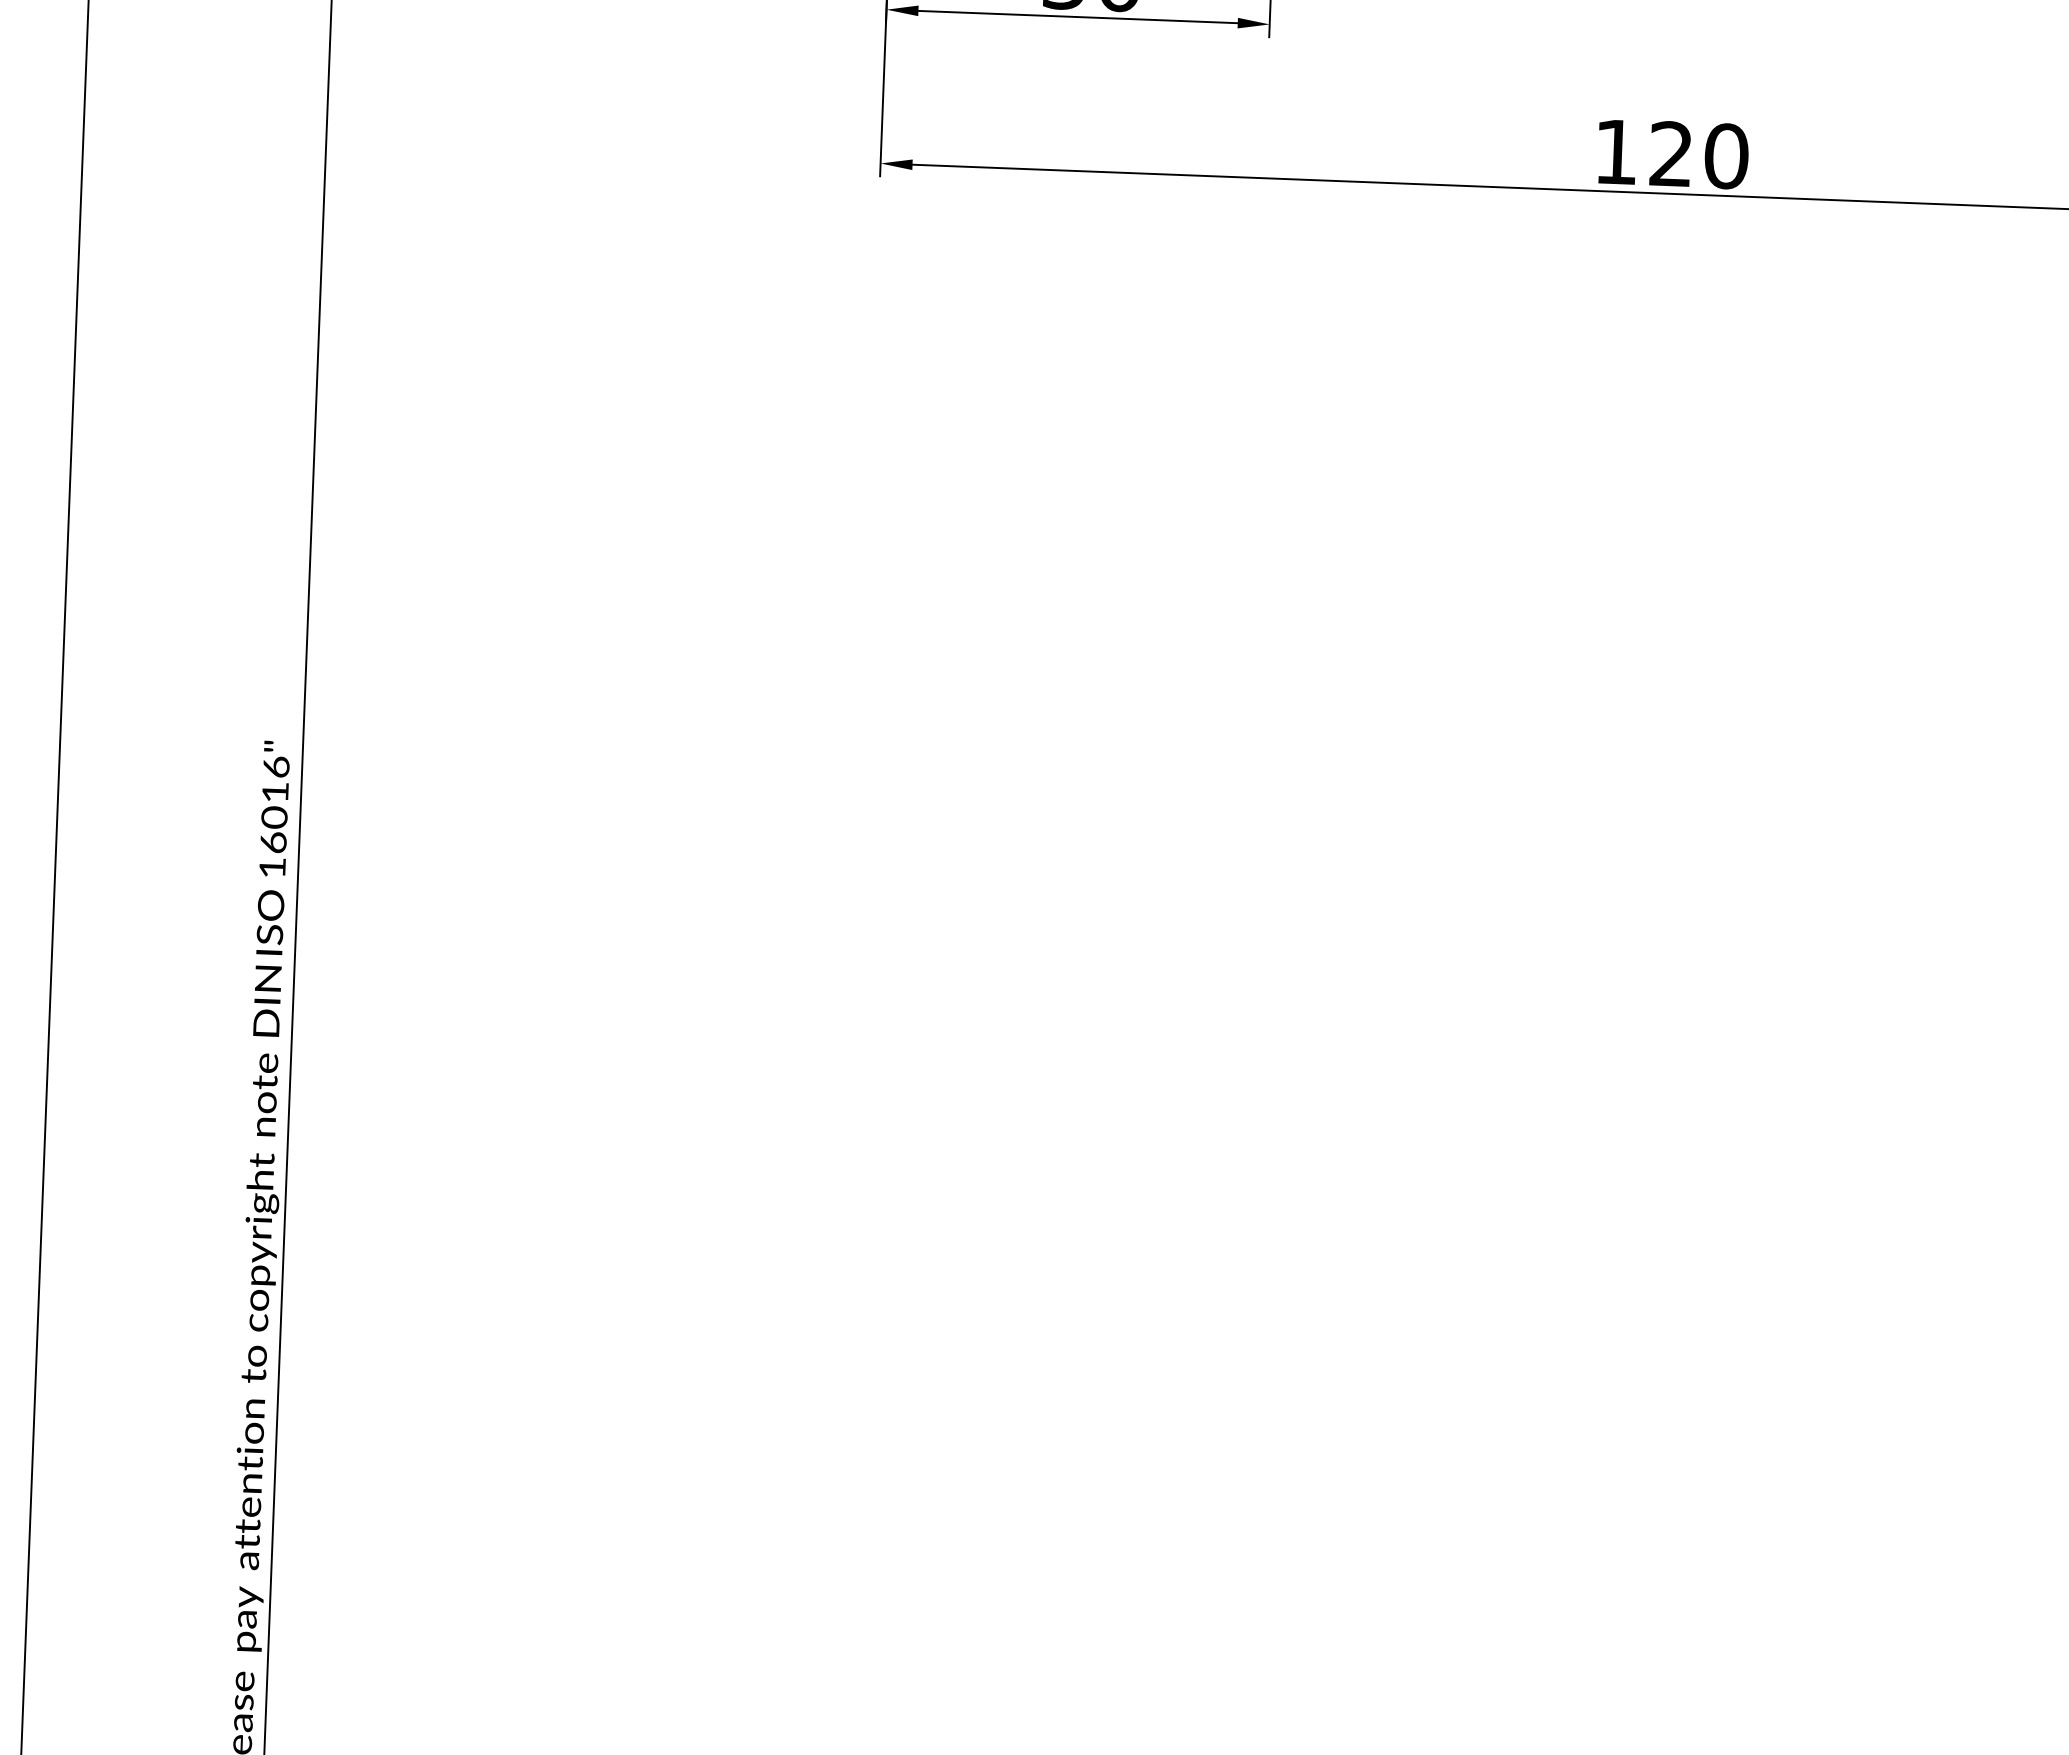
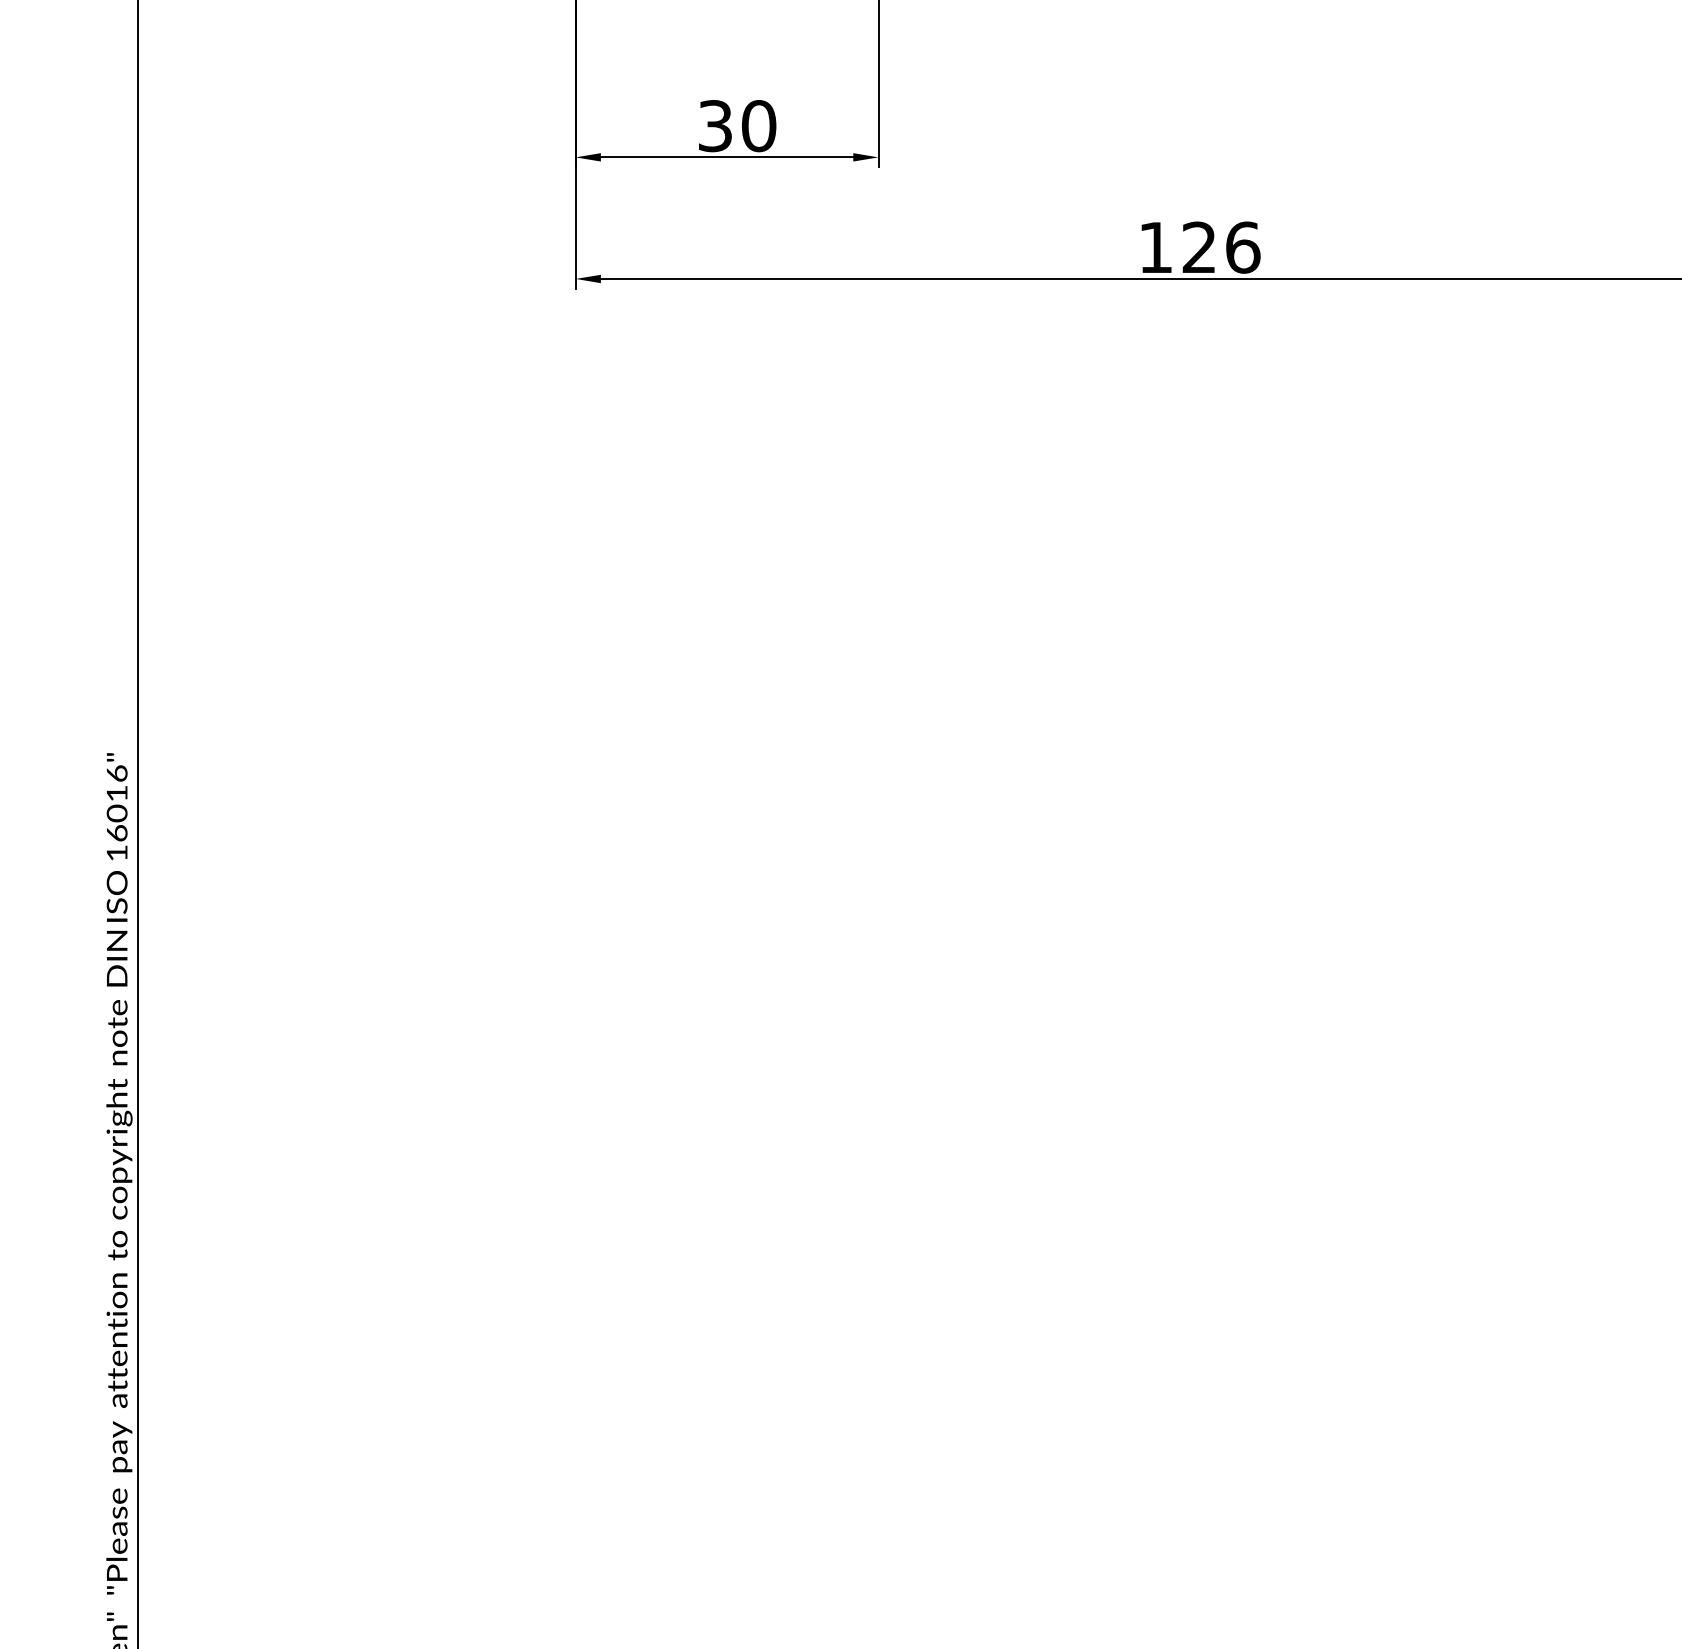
text: (1727, 156) -> (1243, 247), 120 -> 126

